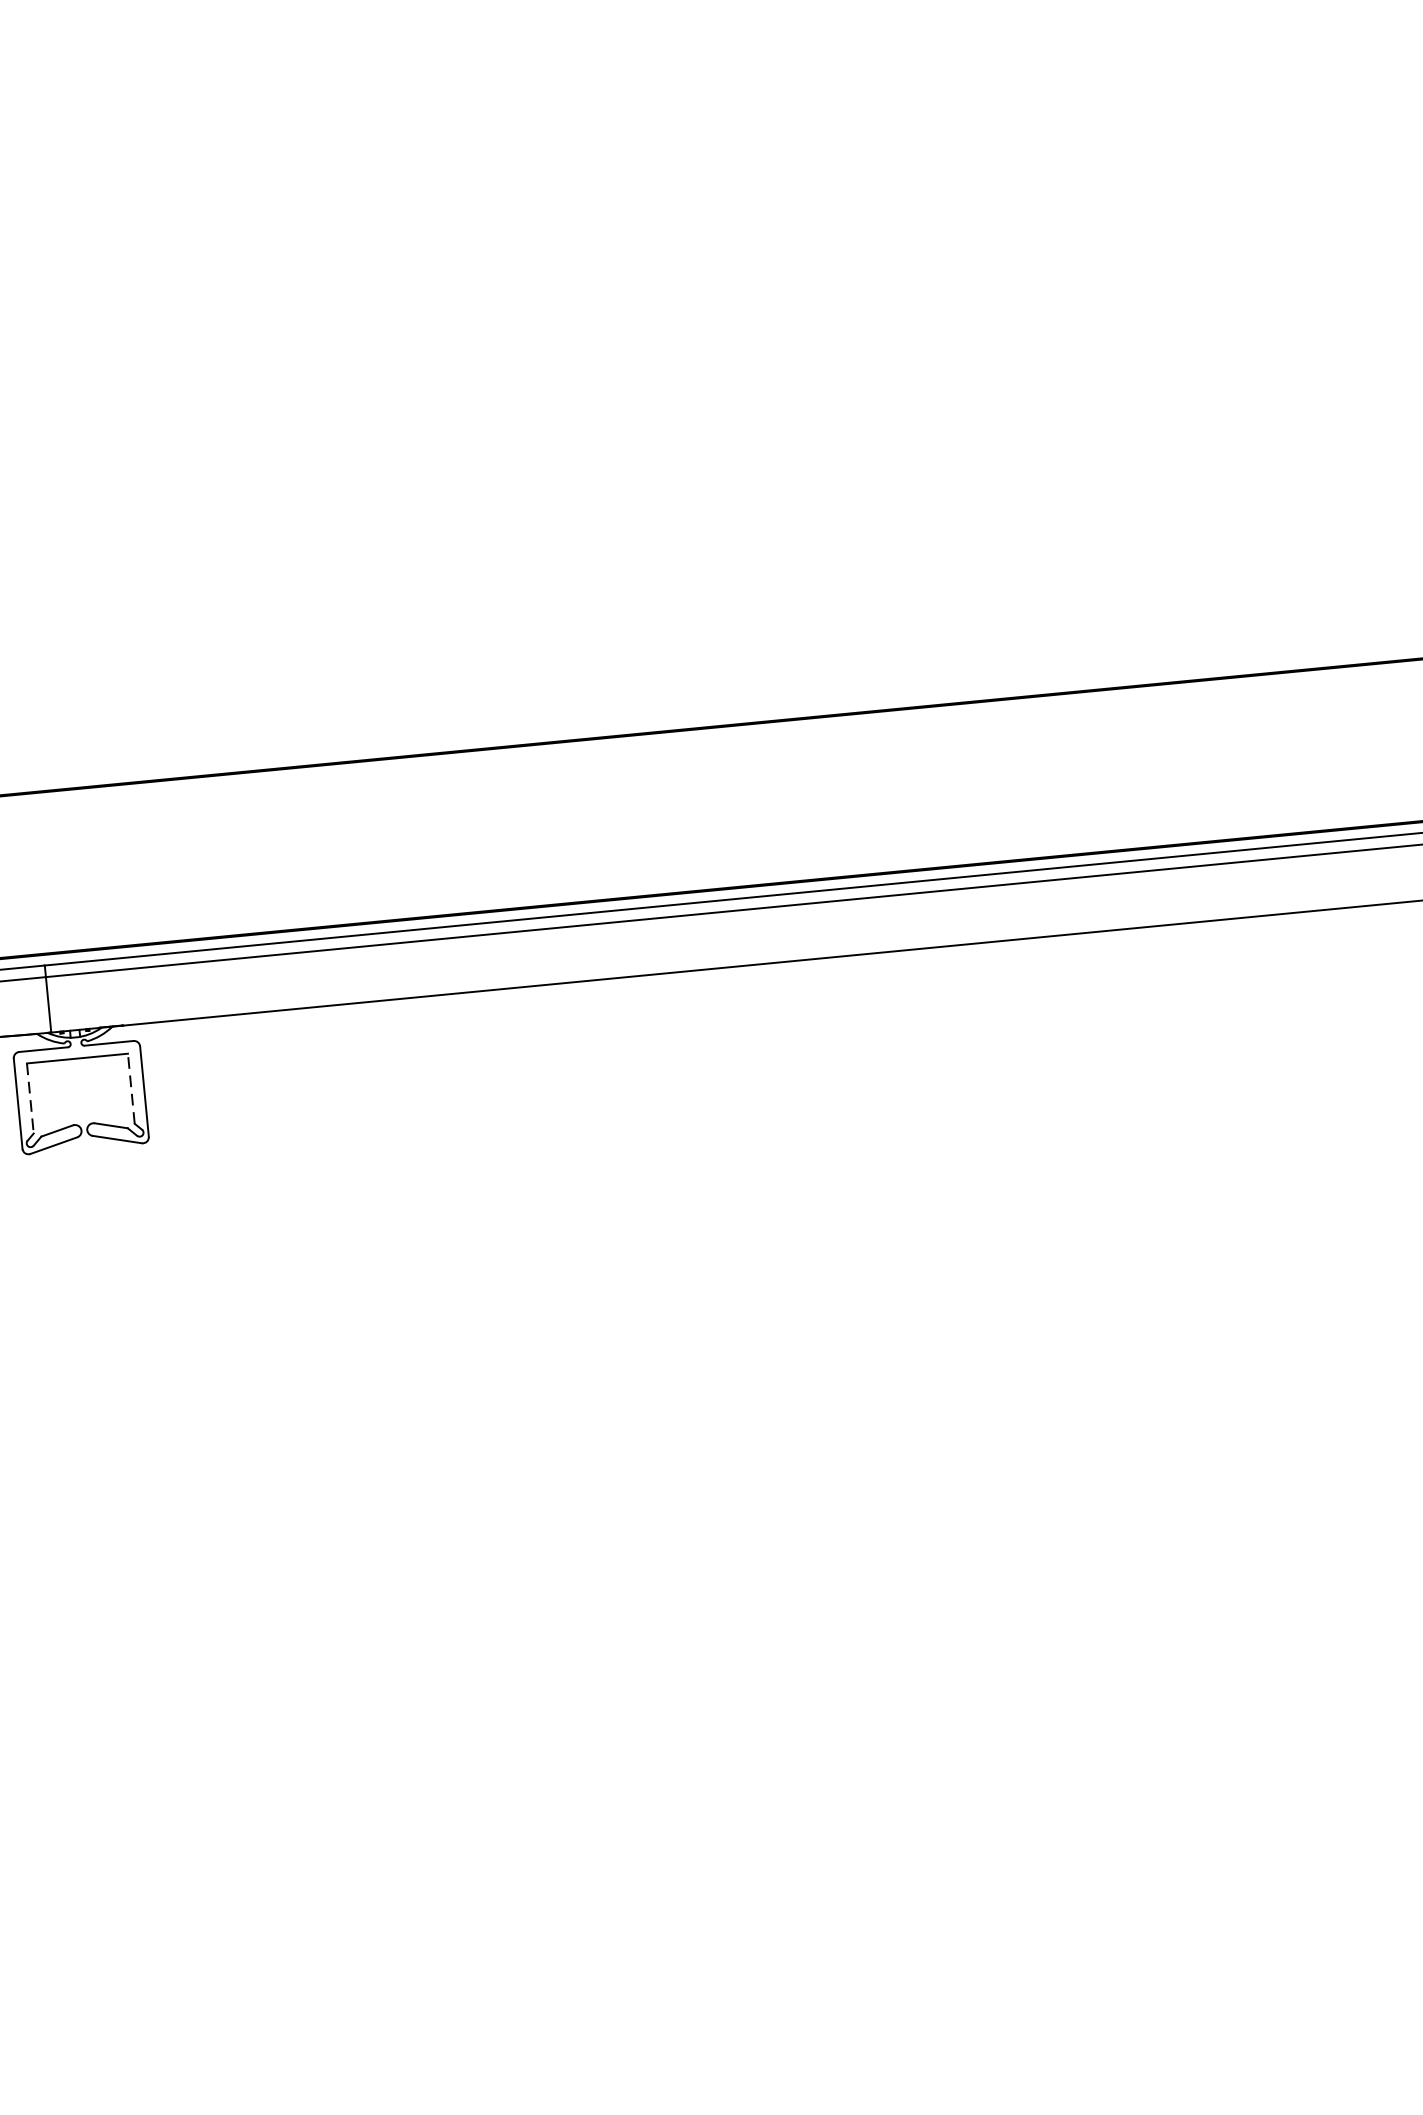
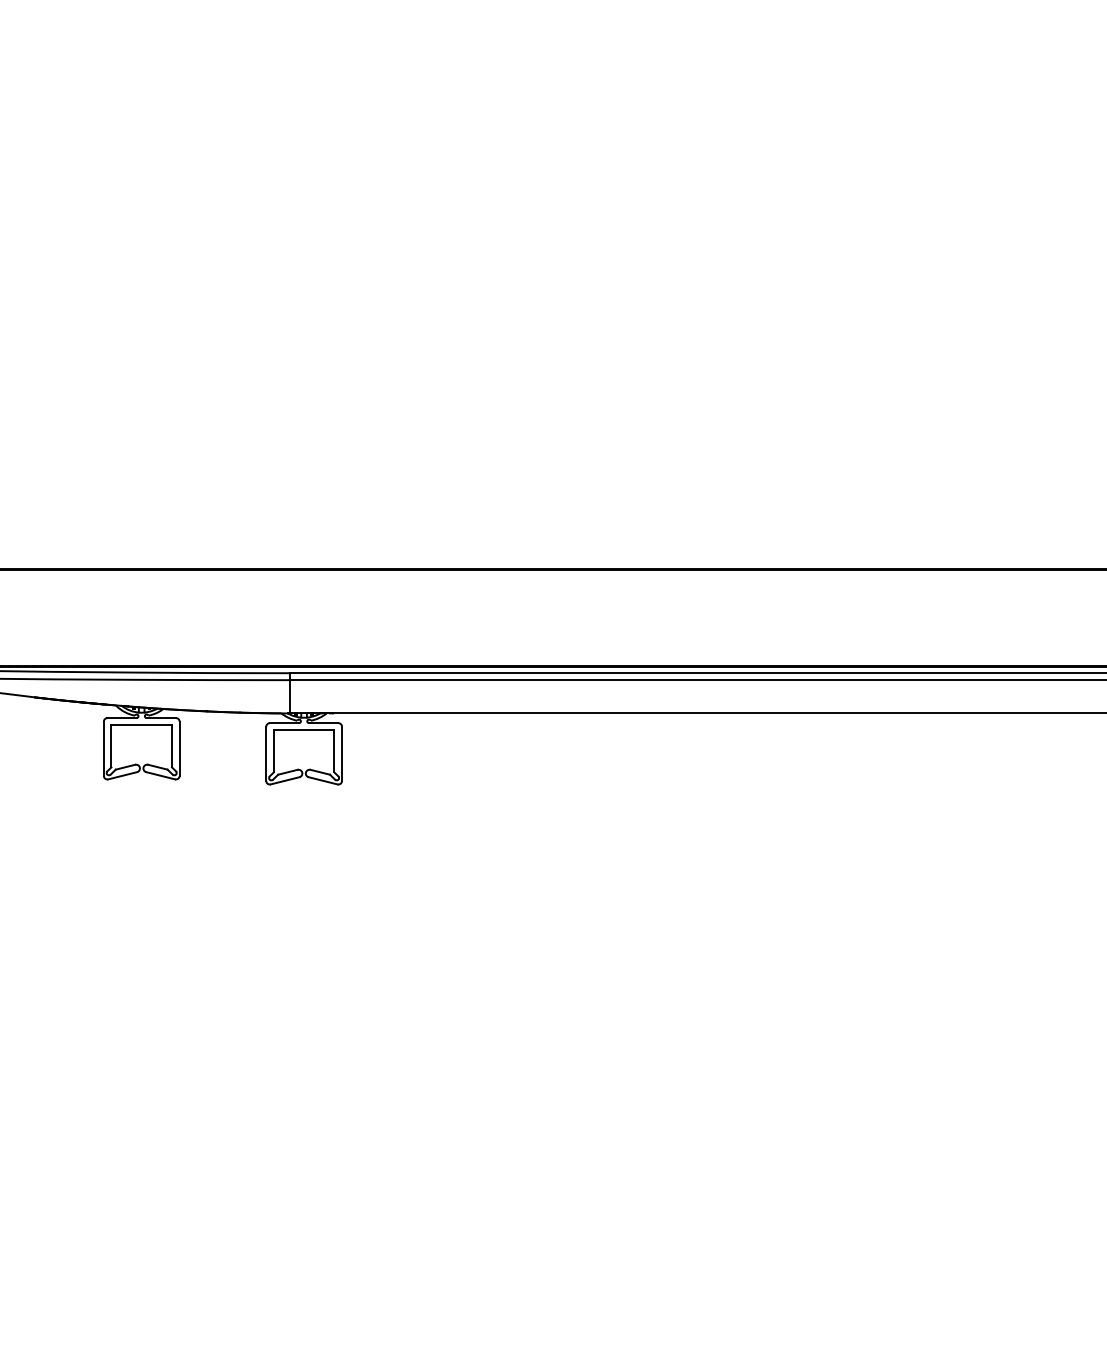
line: (131, 1087) -> (334, 750), dashed -> solid
line: (29, 1098) -> (273, 751), dashed -> solid

